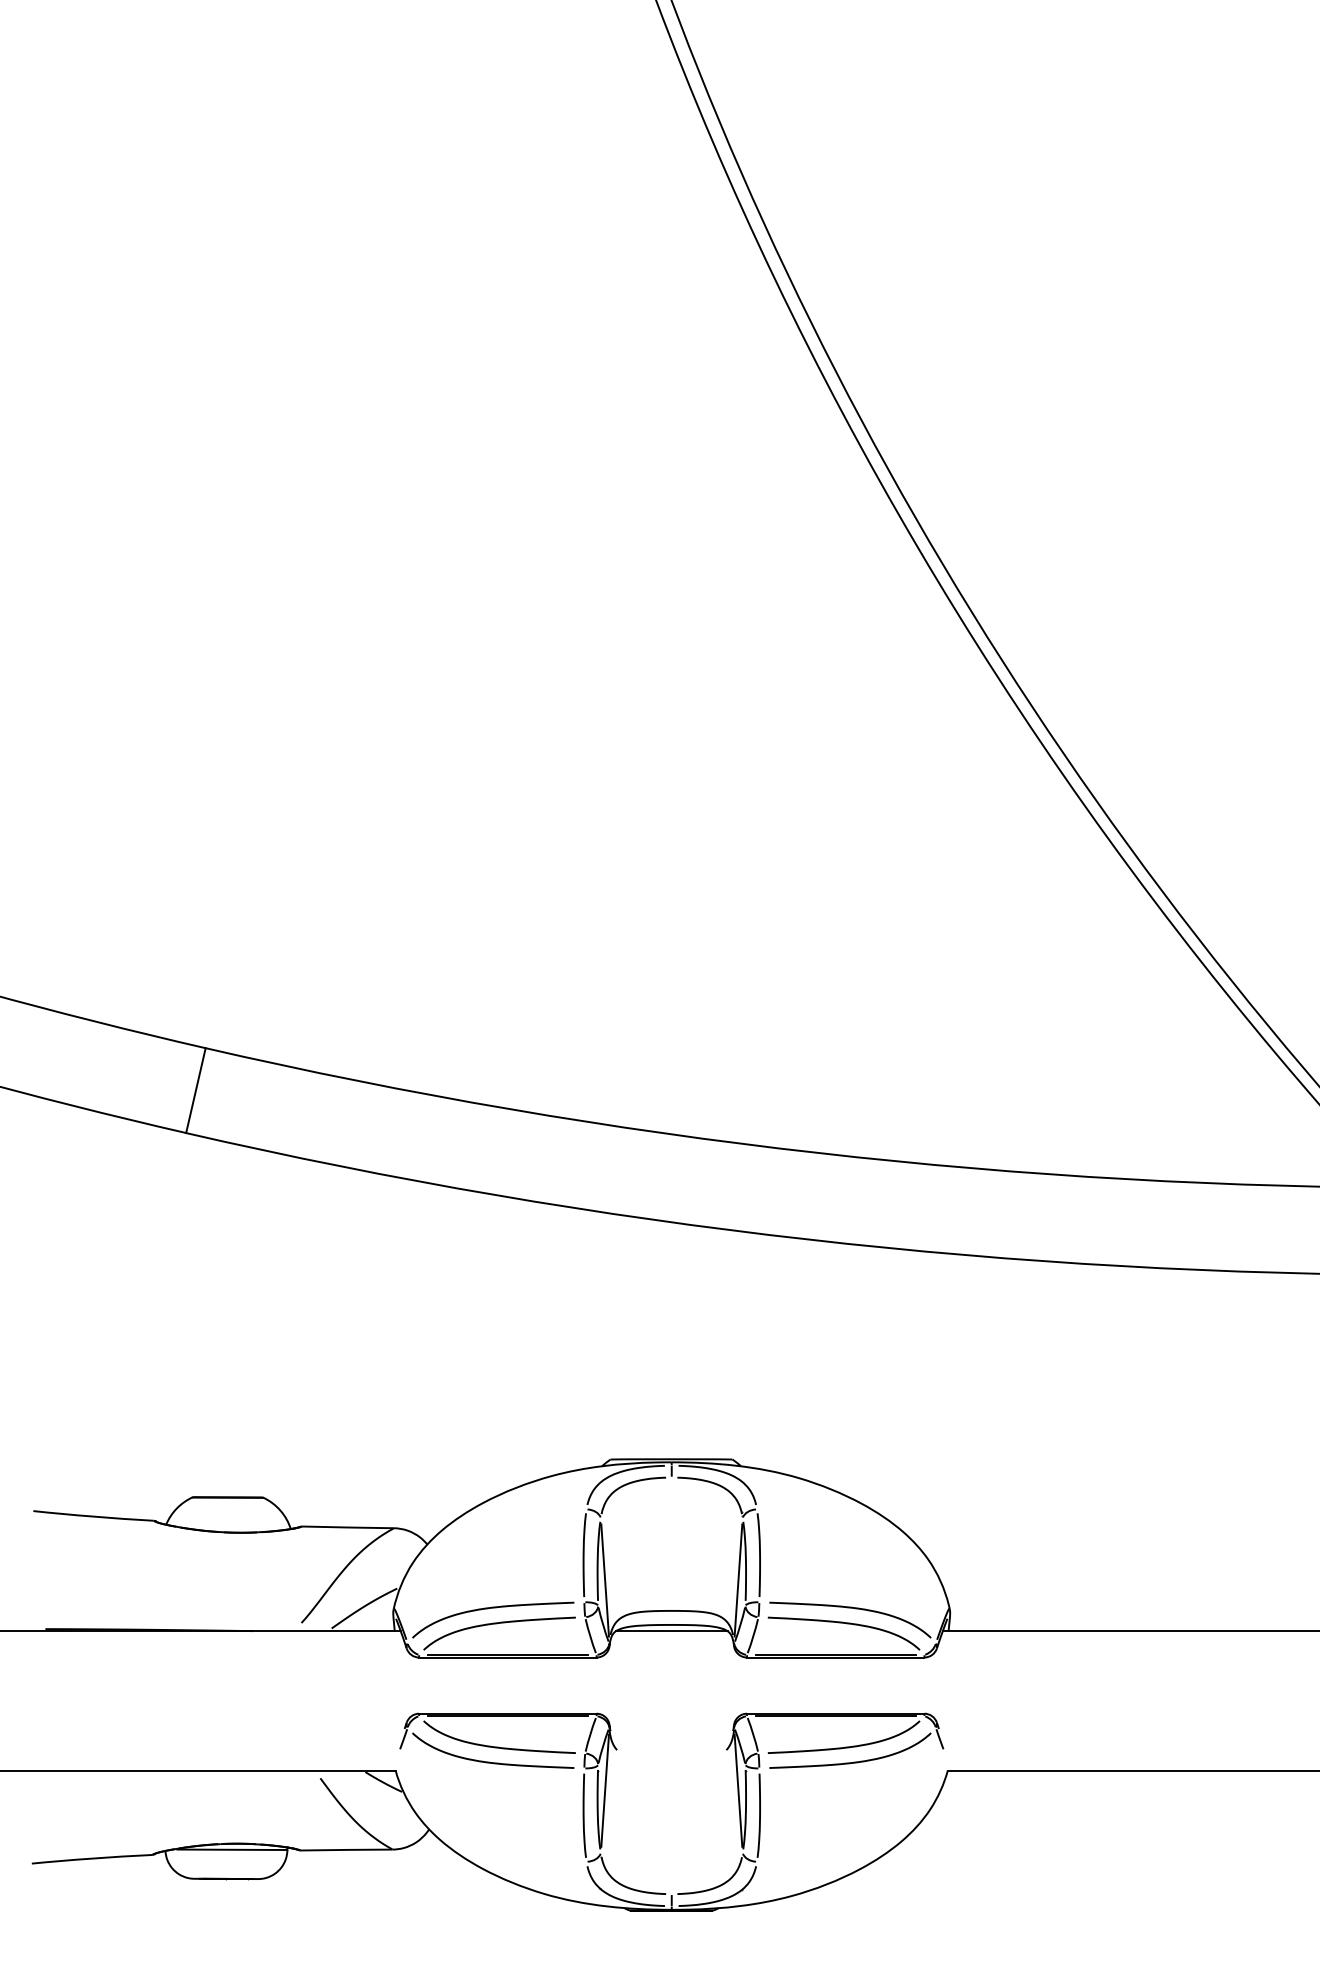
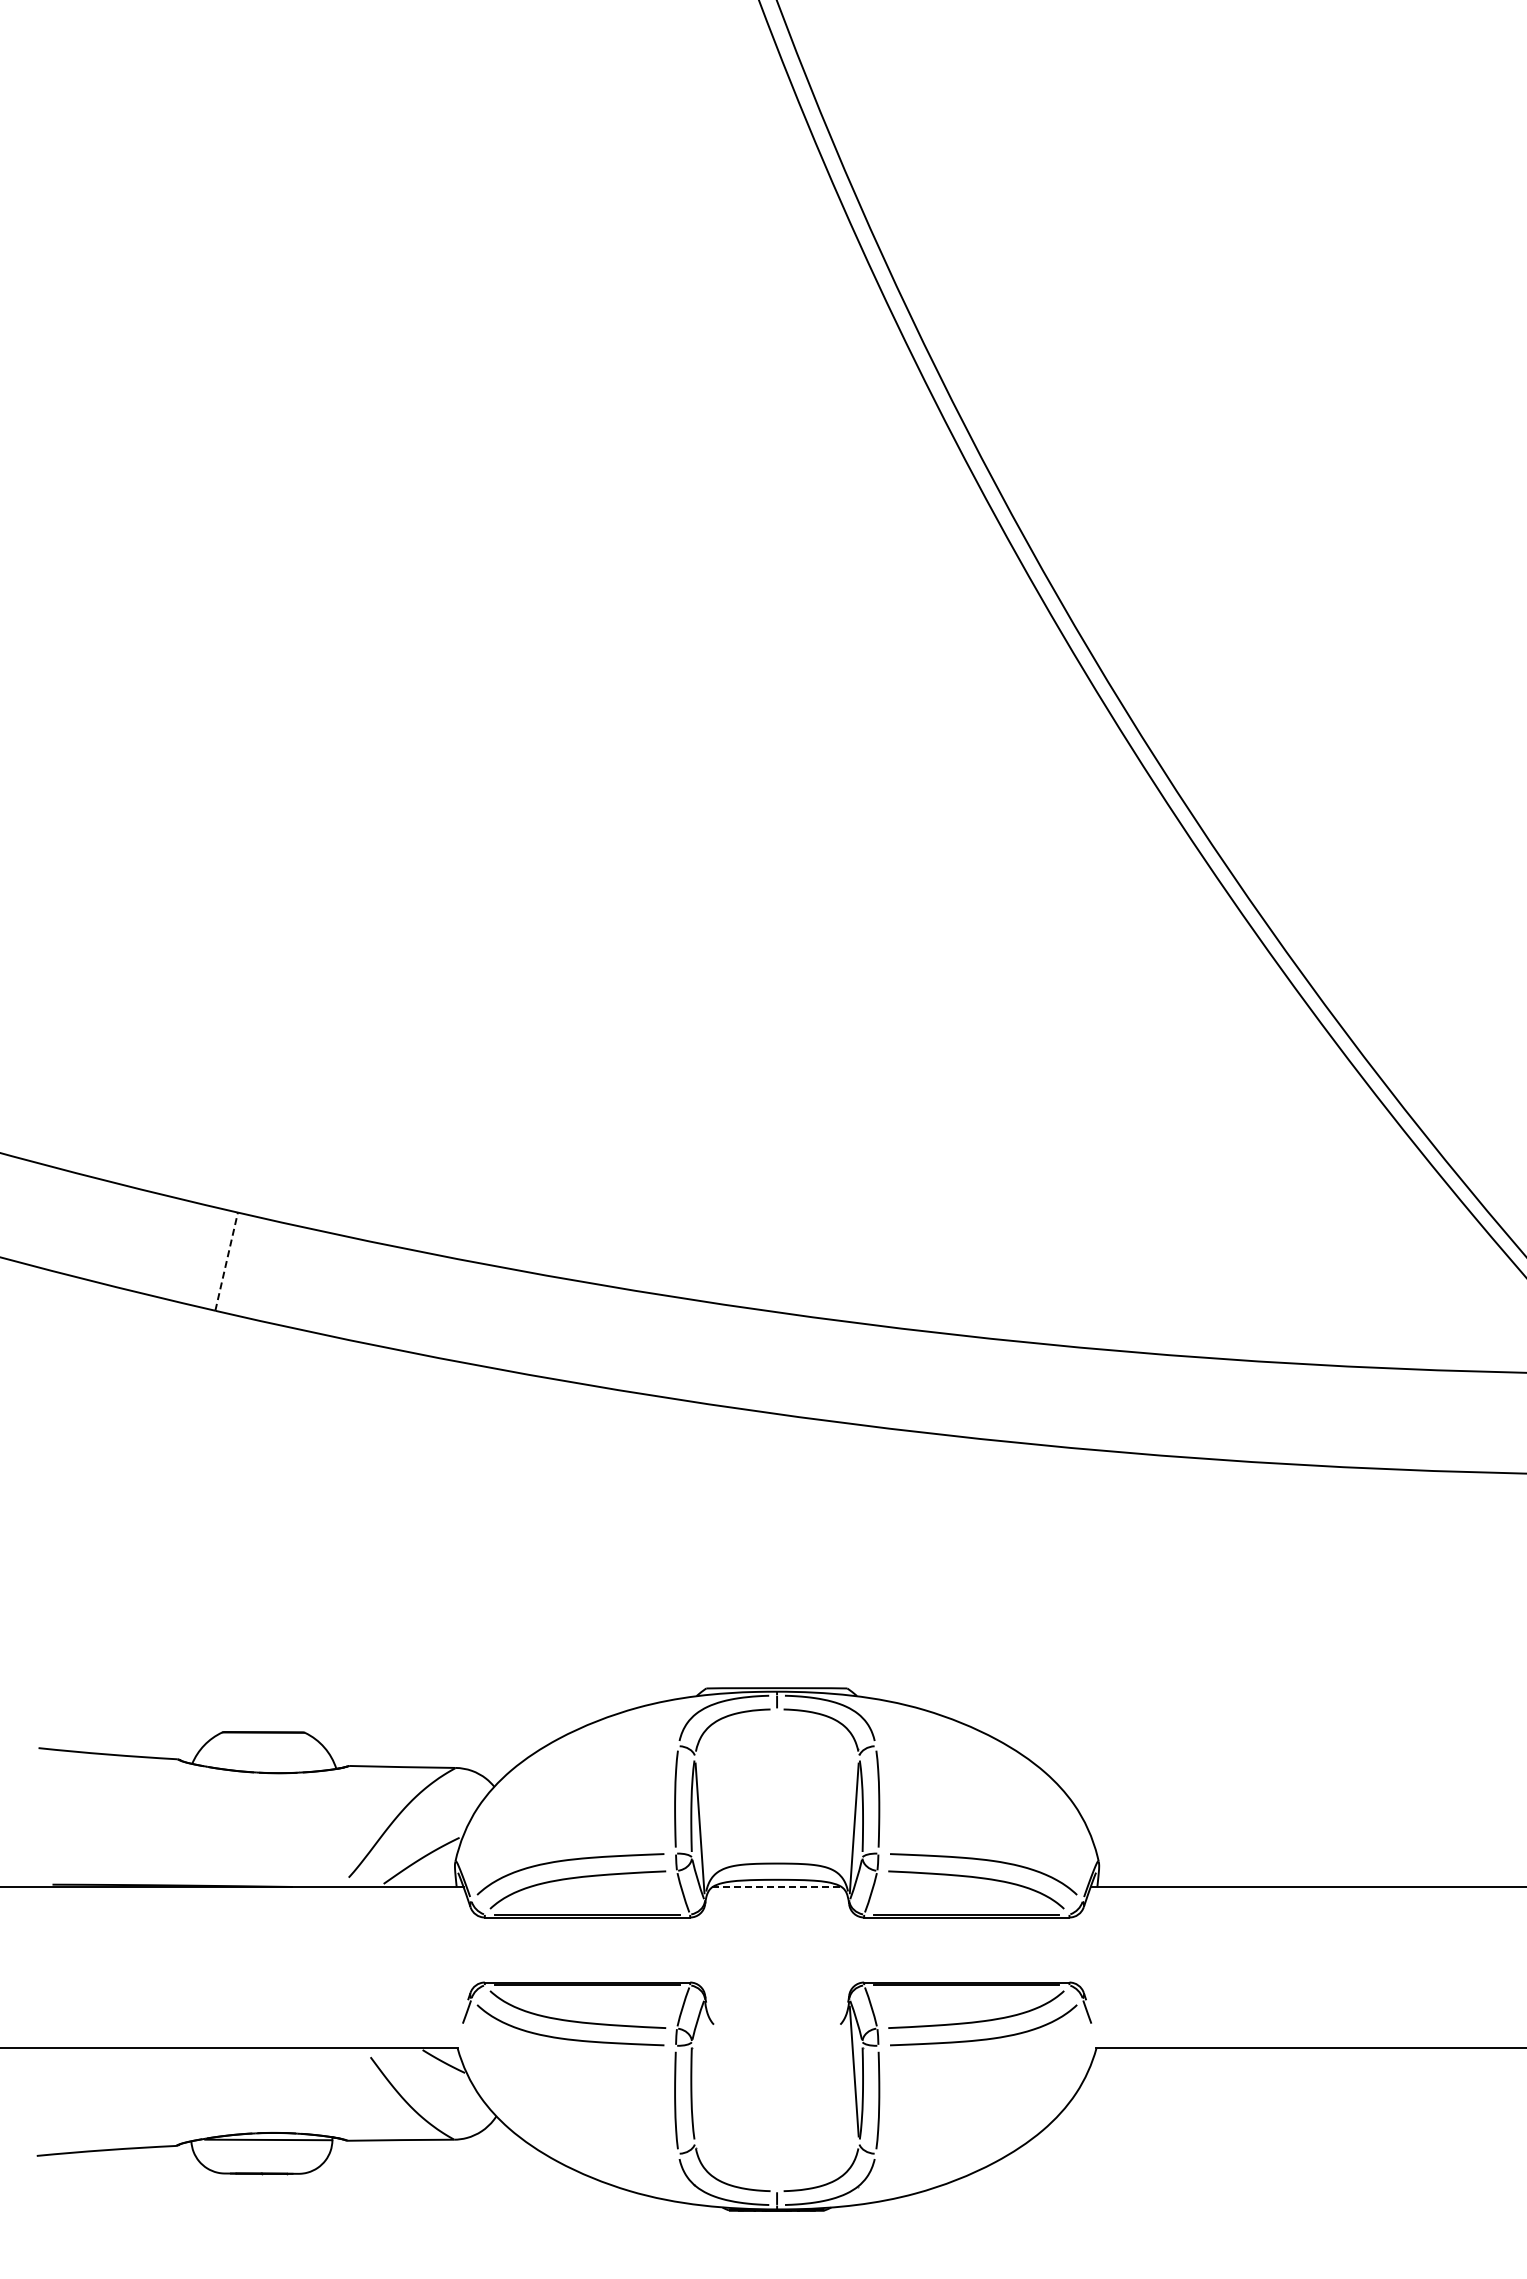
line: (195, 1090) -> (226, 1261), solid -> dashed
line: (672, 1631) -> (777, 1887), solid -> dashed
line: (604, 1790) -> (699, 2071), removed

